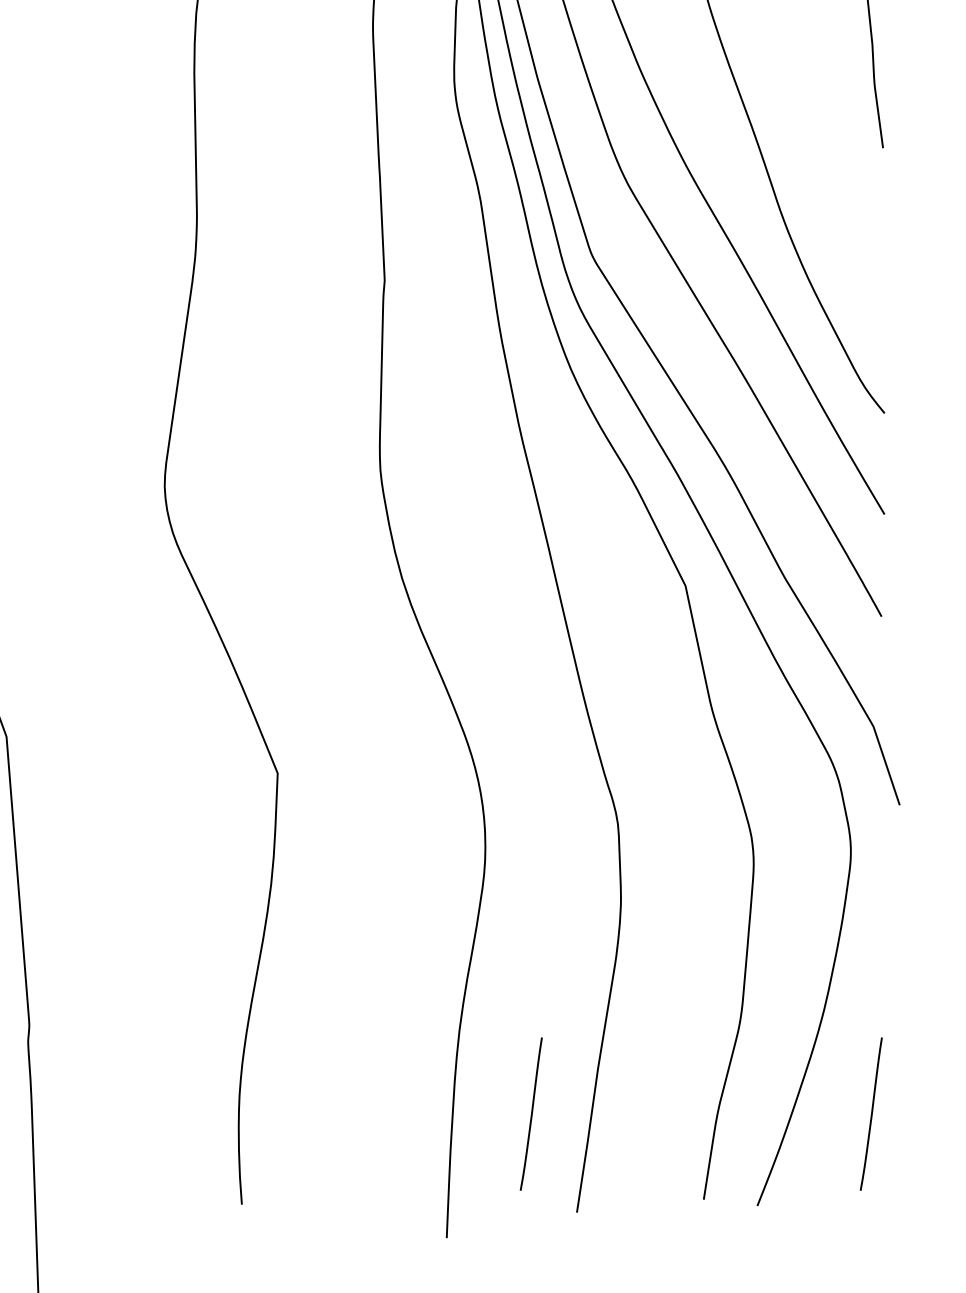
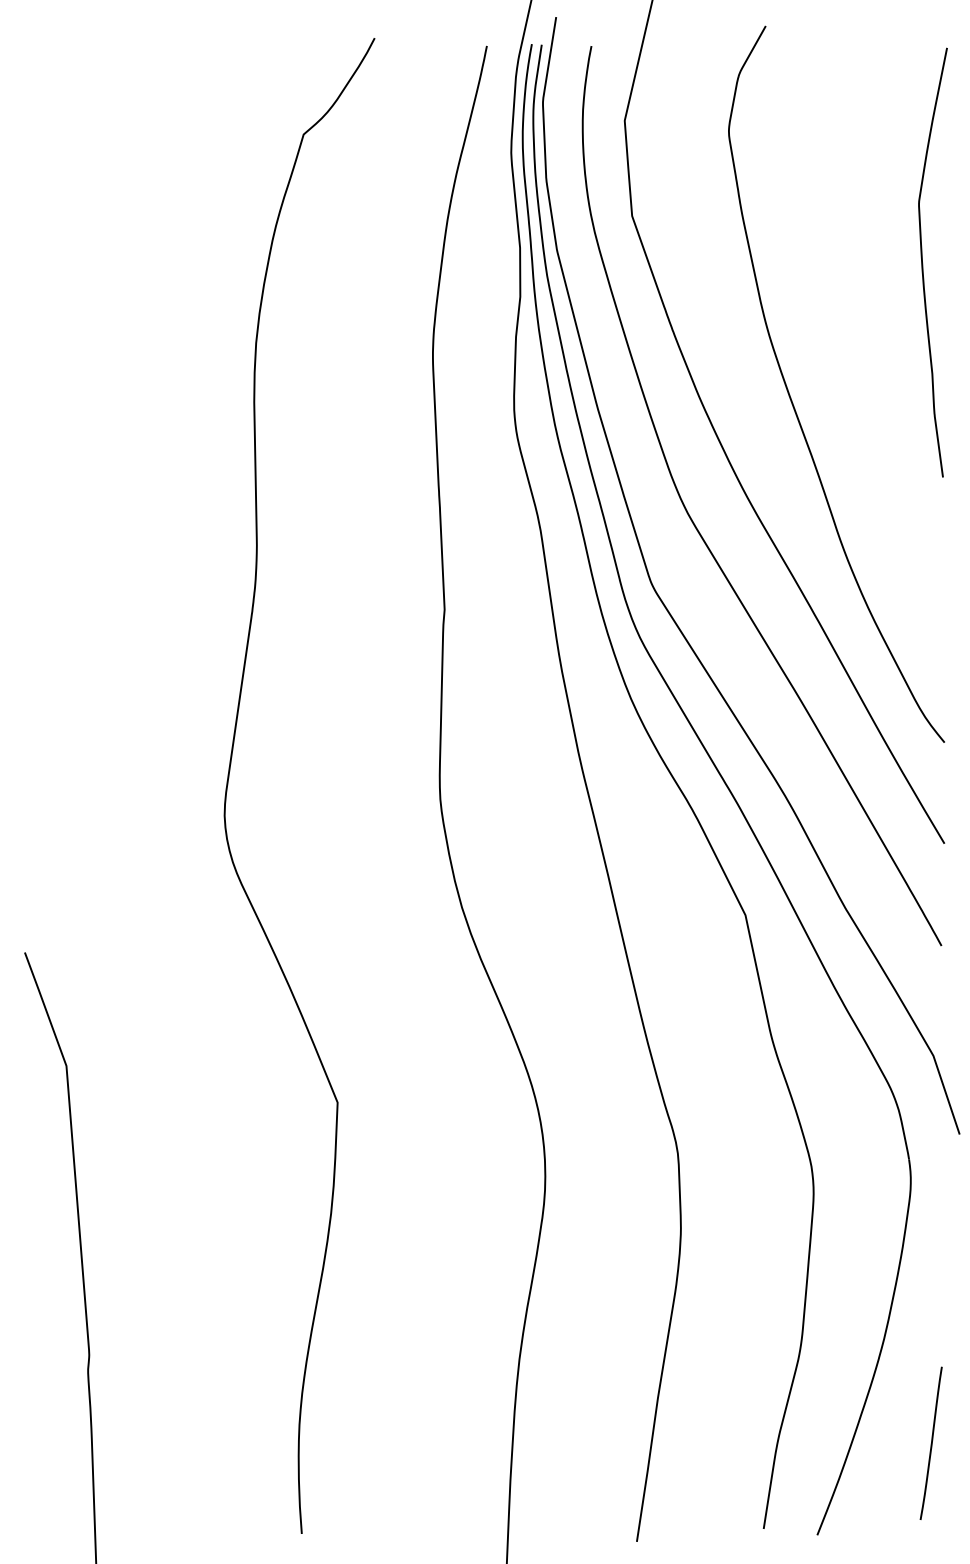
curve: (531, 1113) -> (591, 1442), removed

